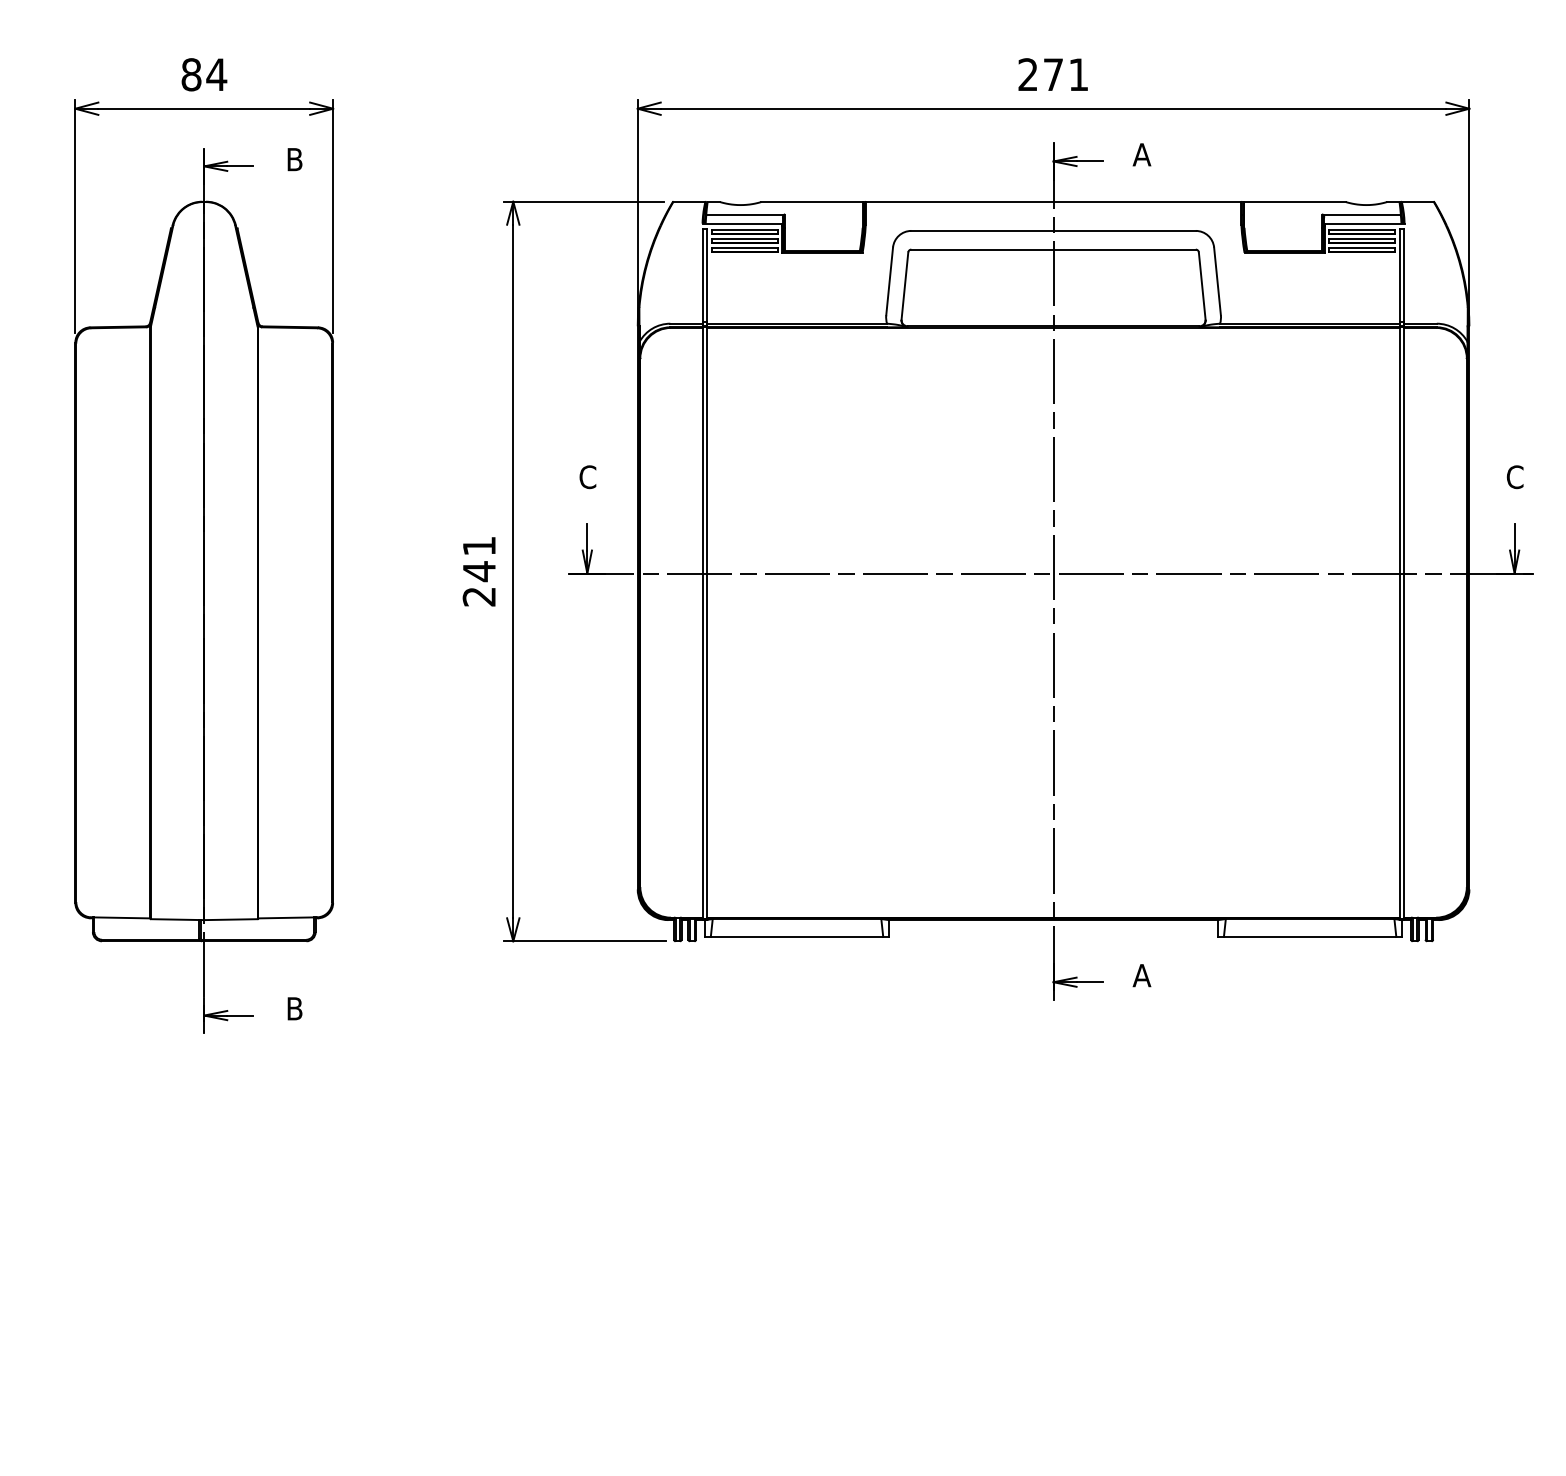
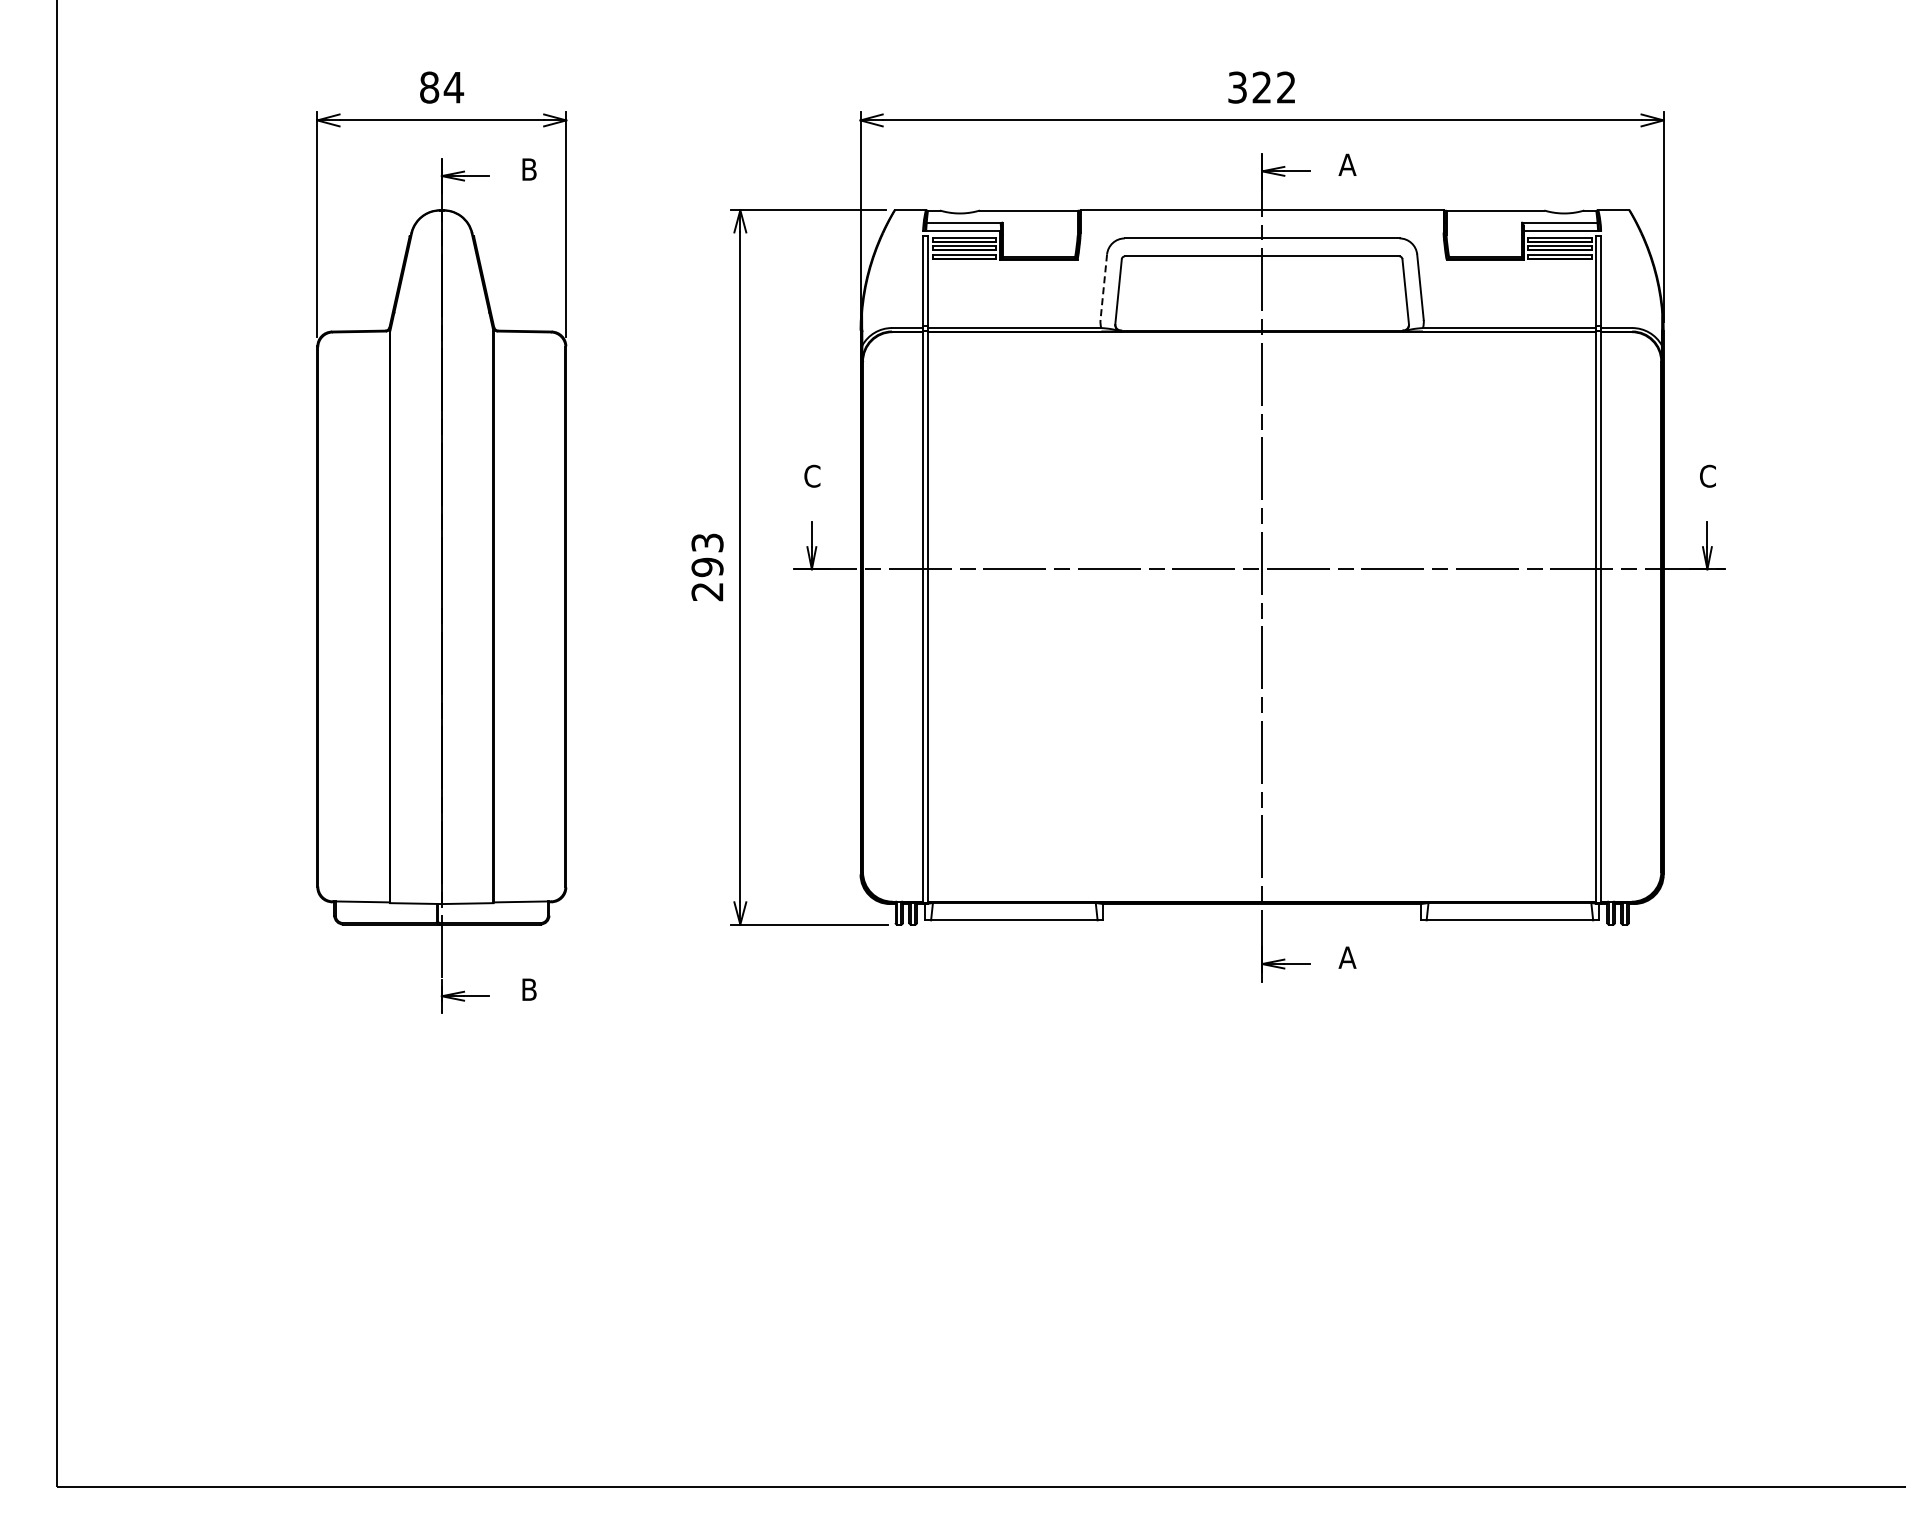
text: (1052, 74) -> (1261, 87), 271 -> 322
line: (889, 281) -> (1103, 287), solid -> dashed
text: (479, 559) -> (707, 555), 241 -> 293

